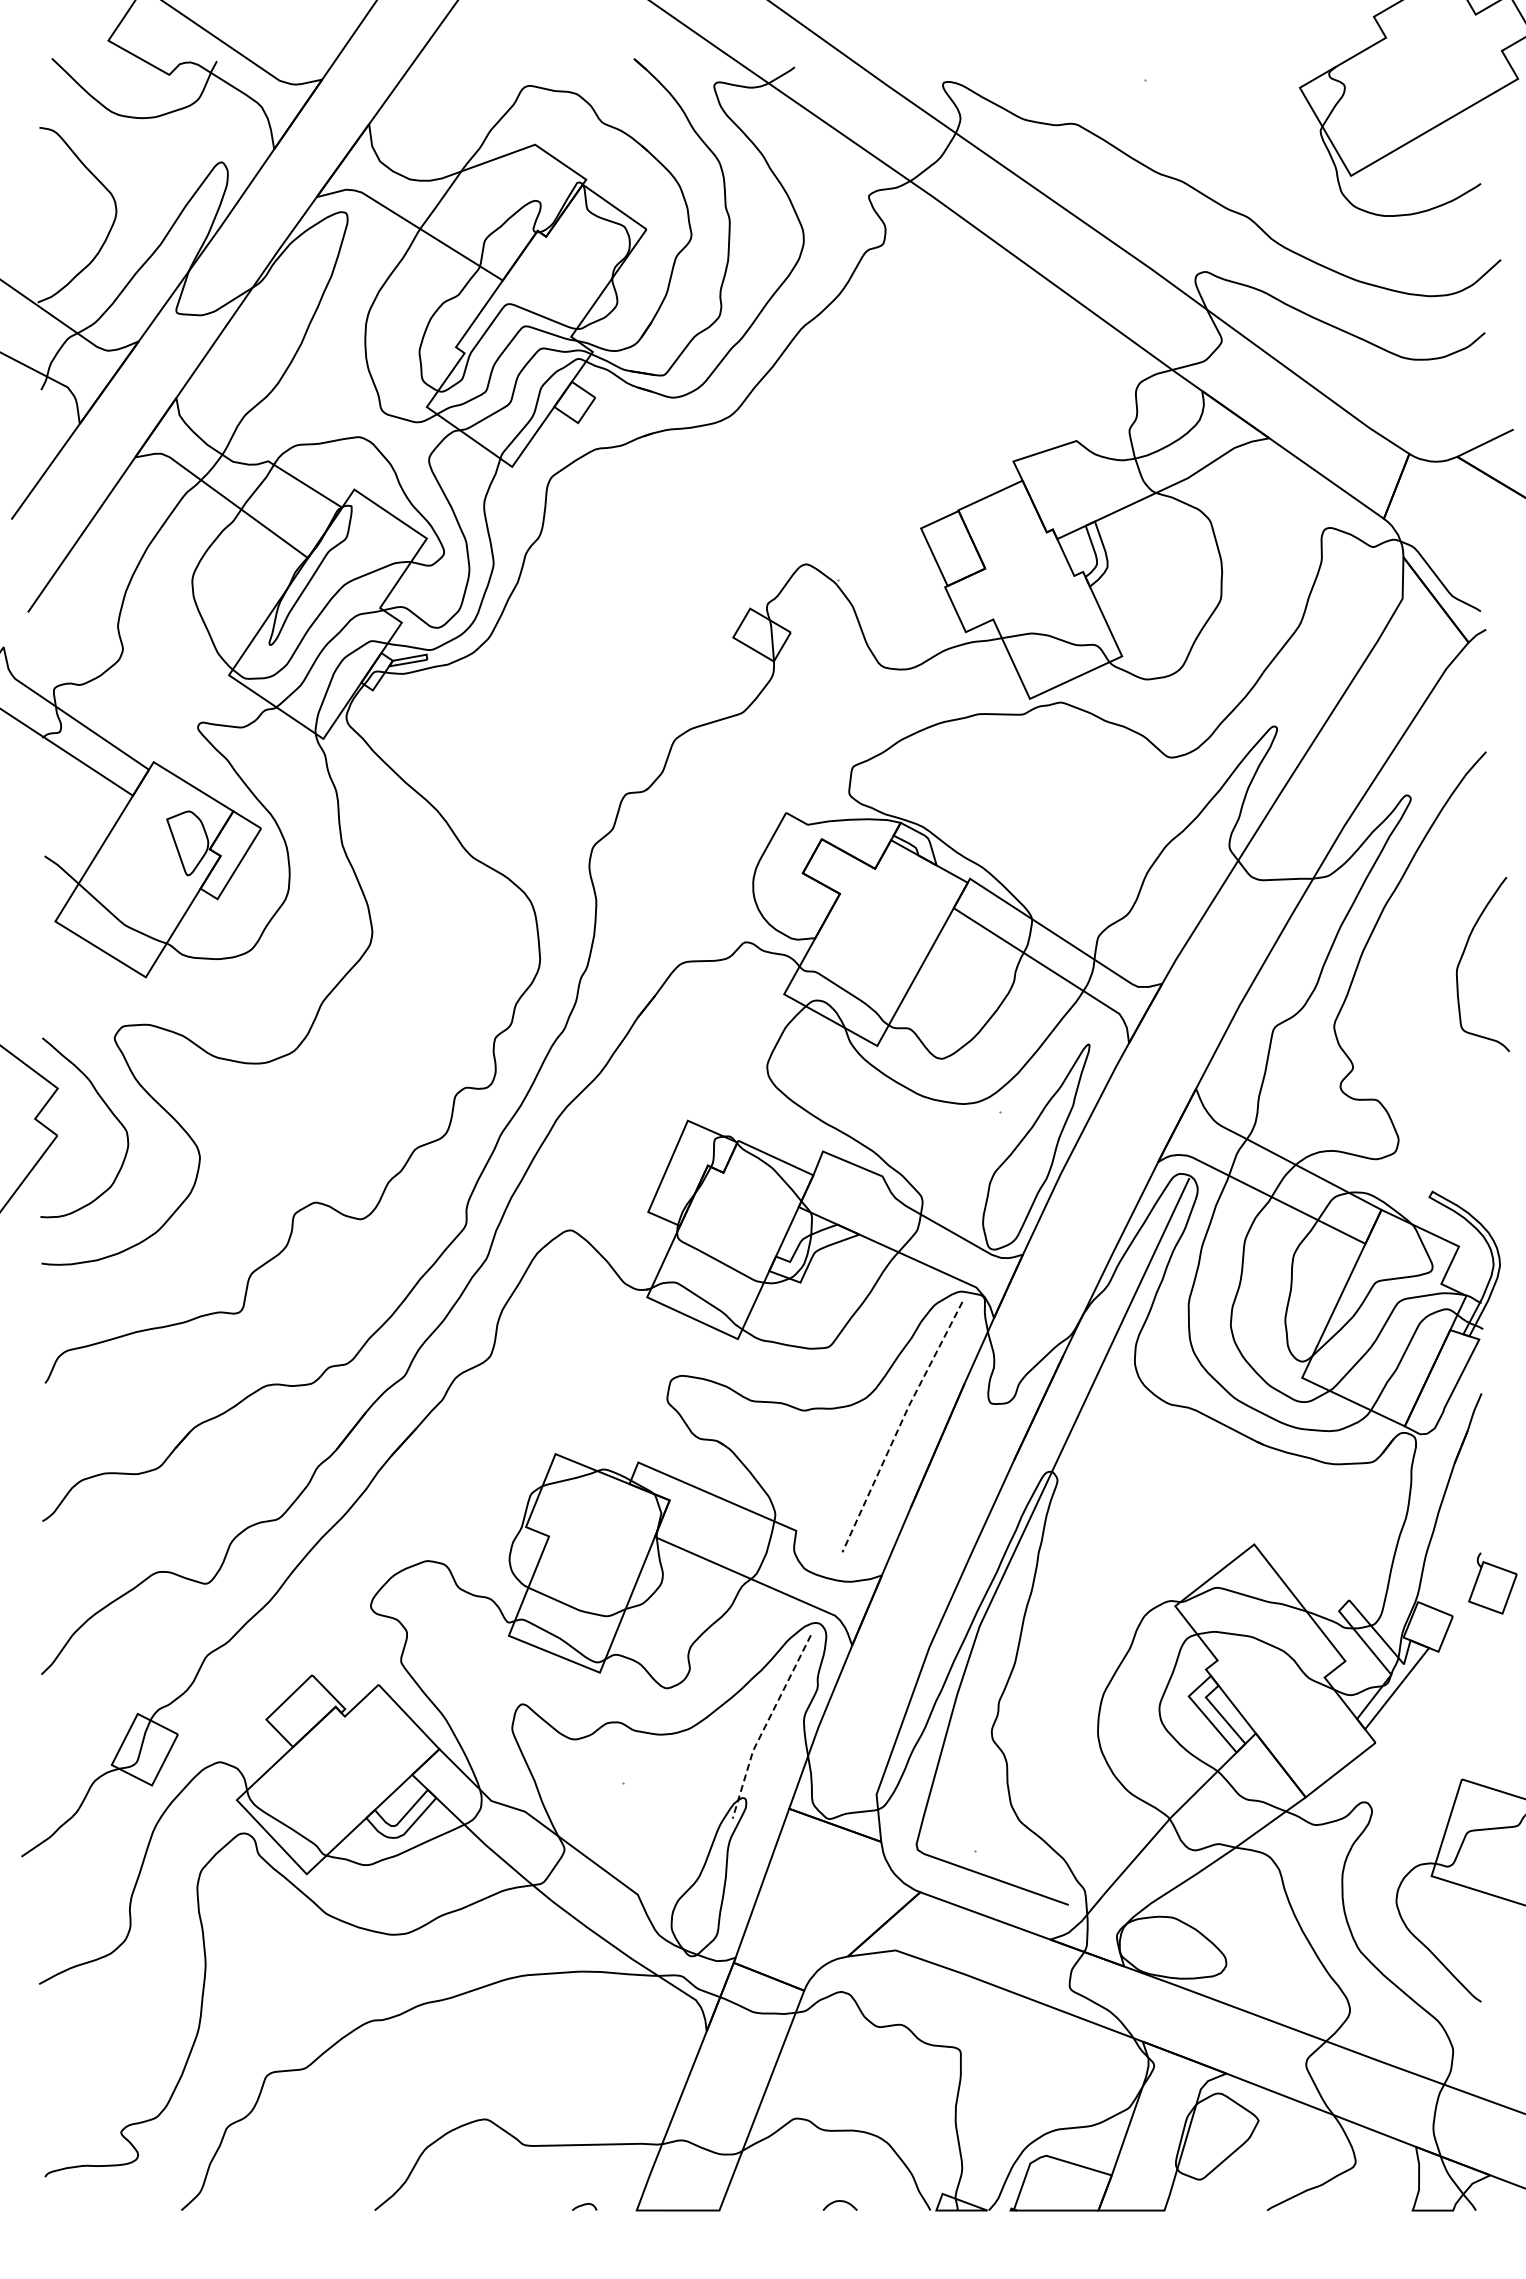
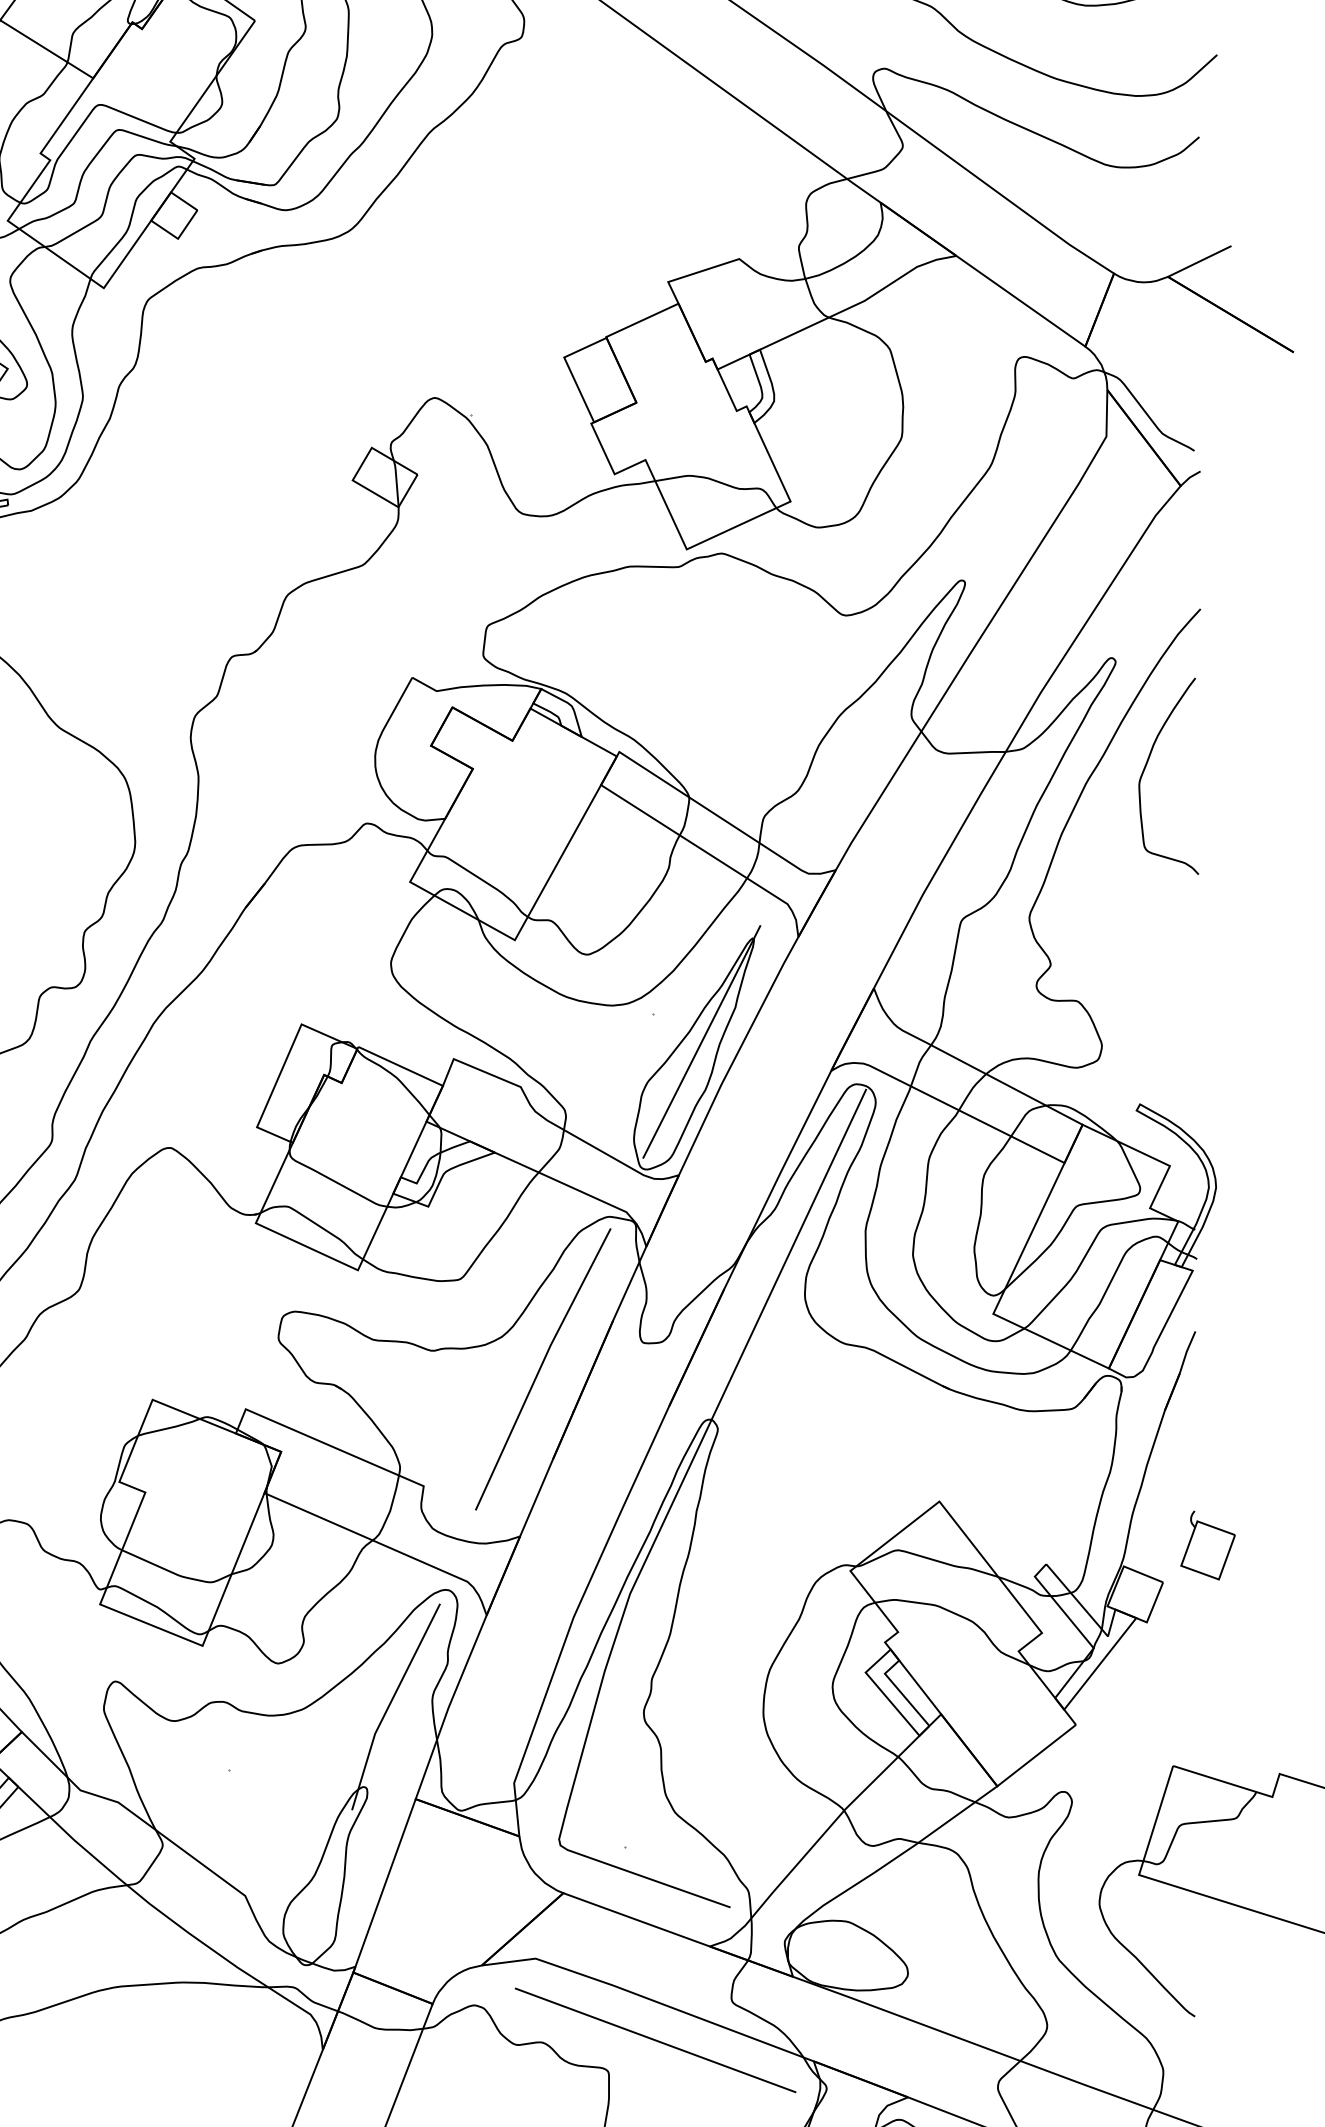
curve: (1462, 958) -> (1145, 769), moved
line: (1043, 1136) -> (702, 1042), added
line: (900, 1425) -> (541, 1367), dashed -> solid
line: (766, 1724) -> (390, 1704), dashed -> solid
line: (1002, 2022) -> (655, 2039), added

